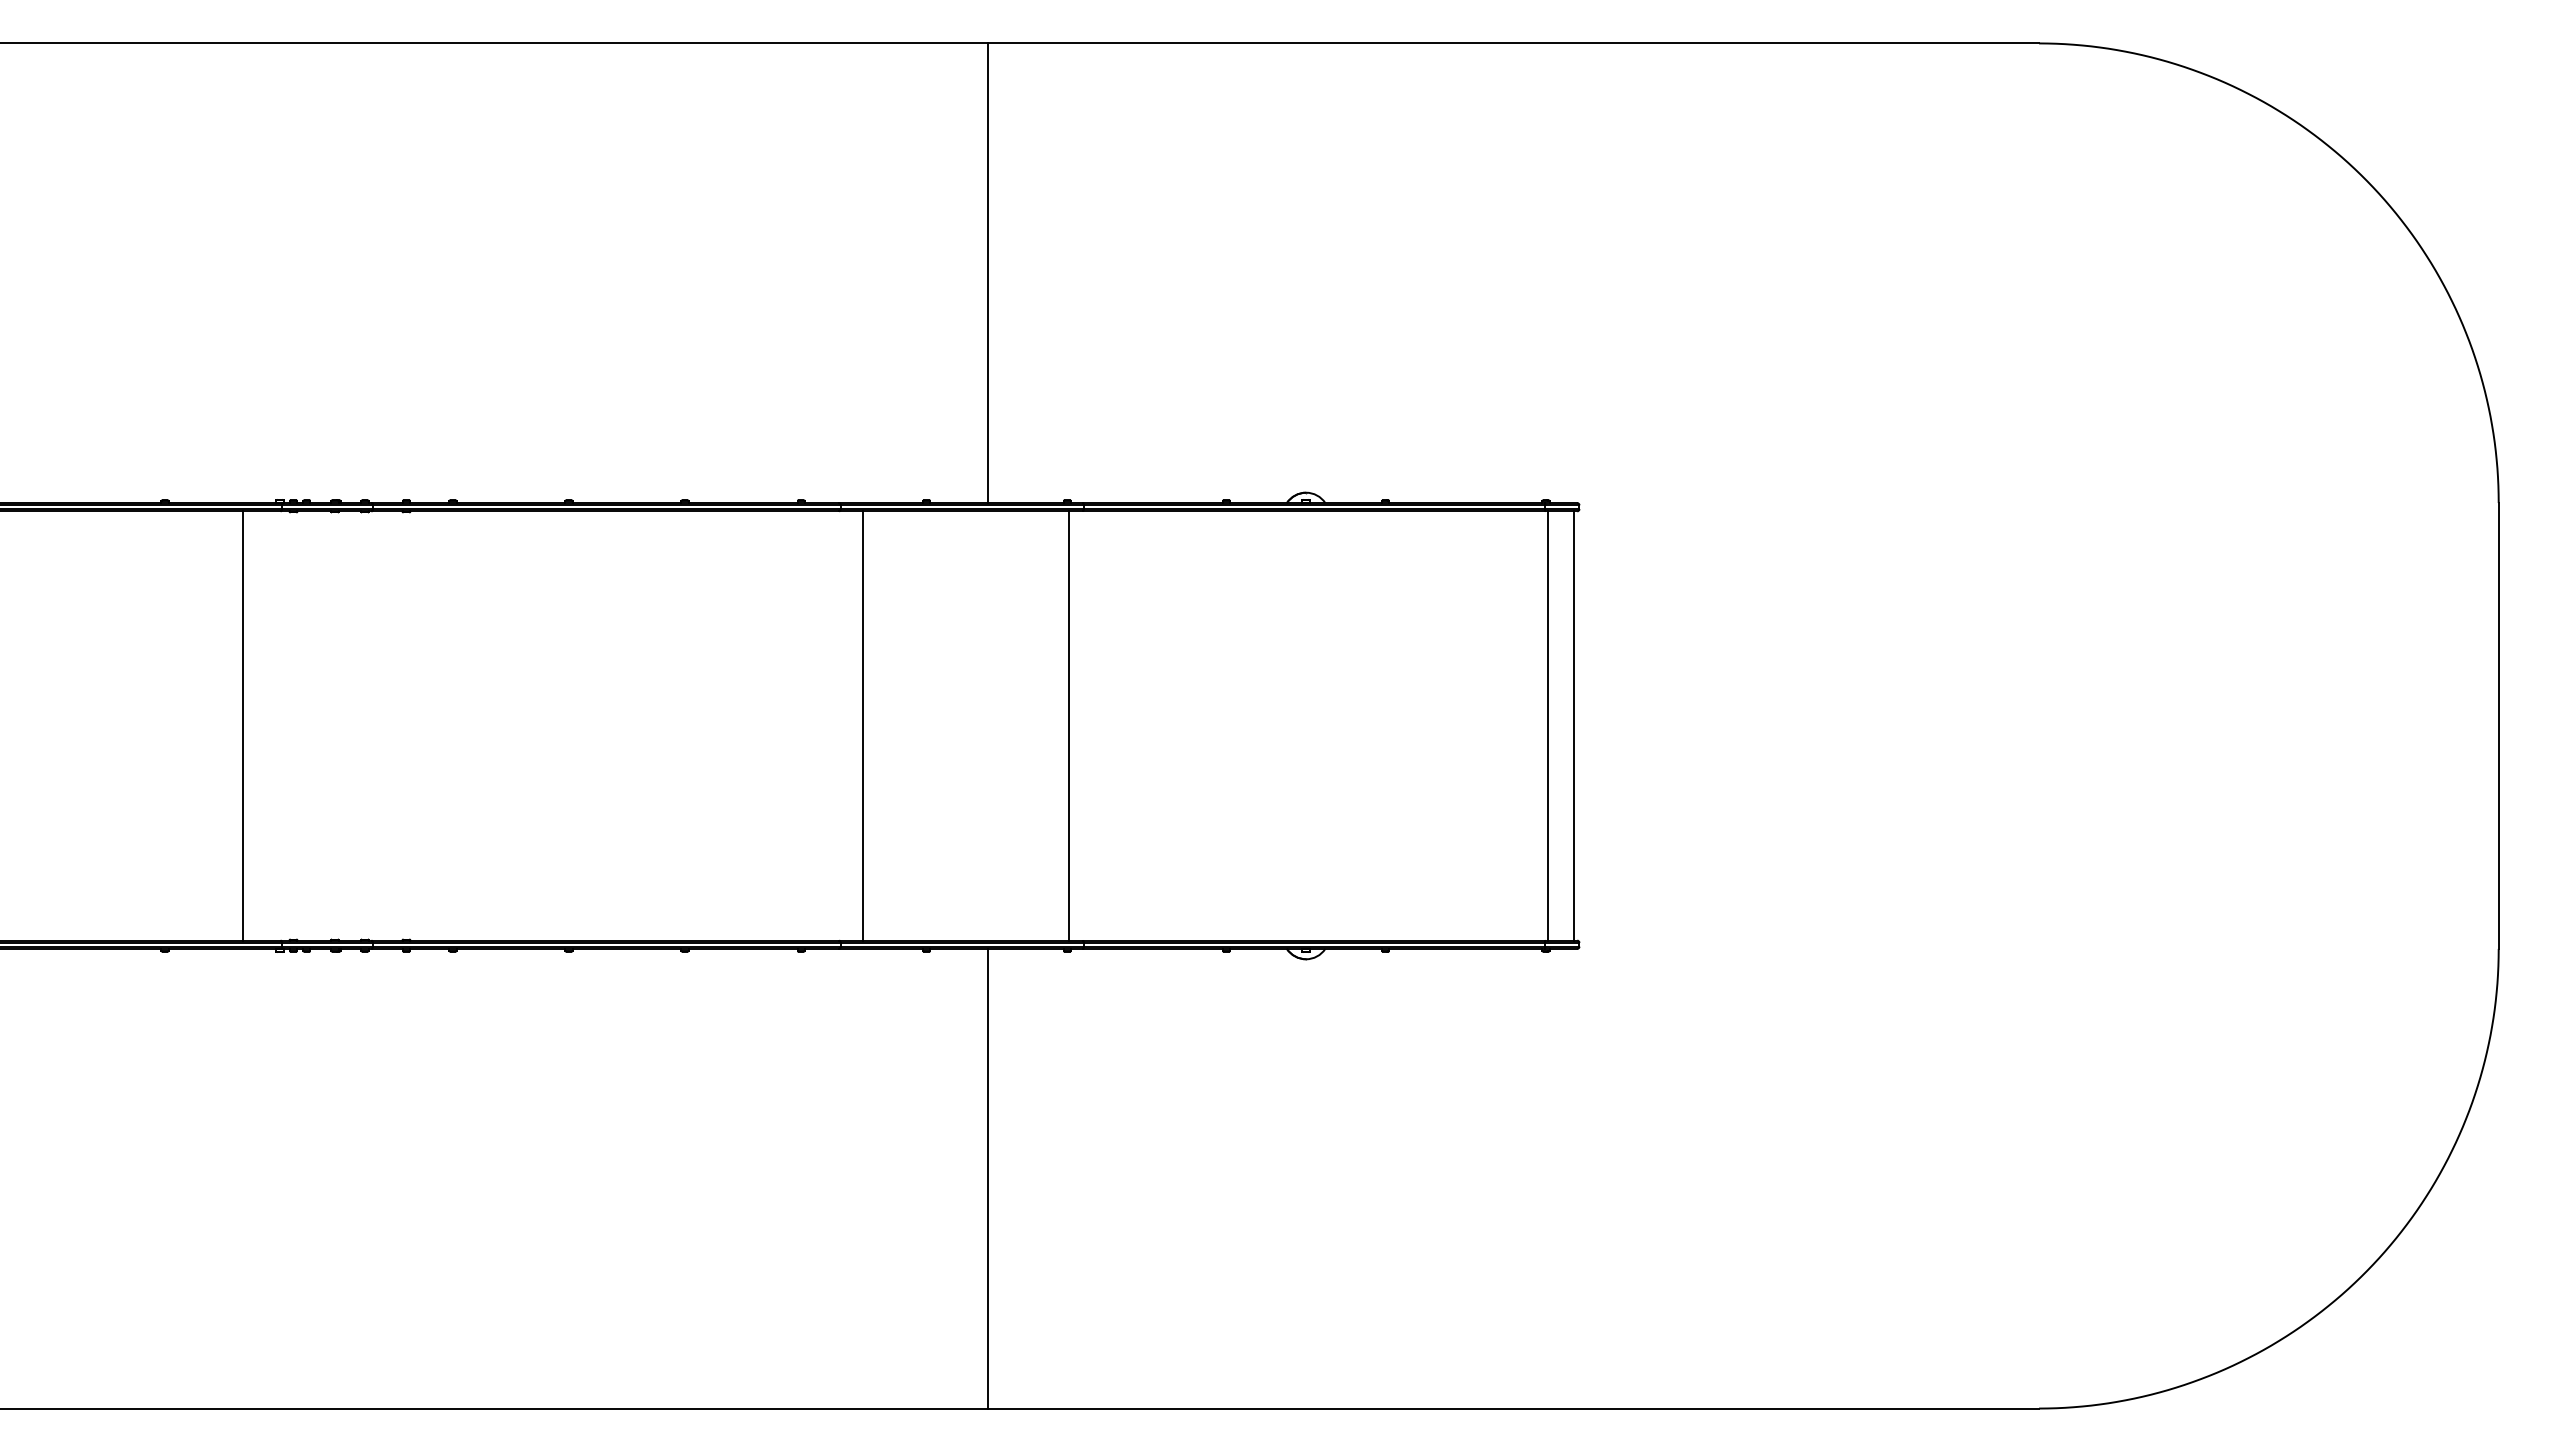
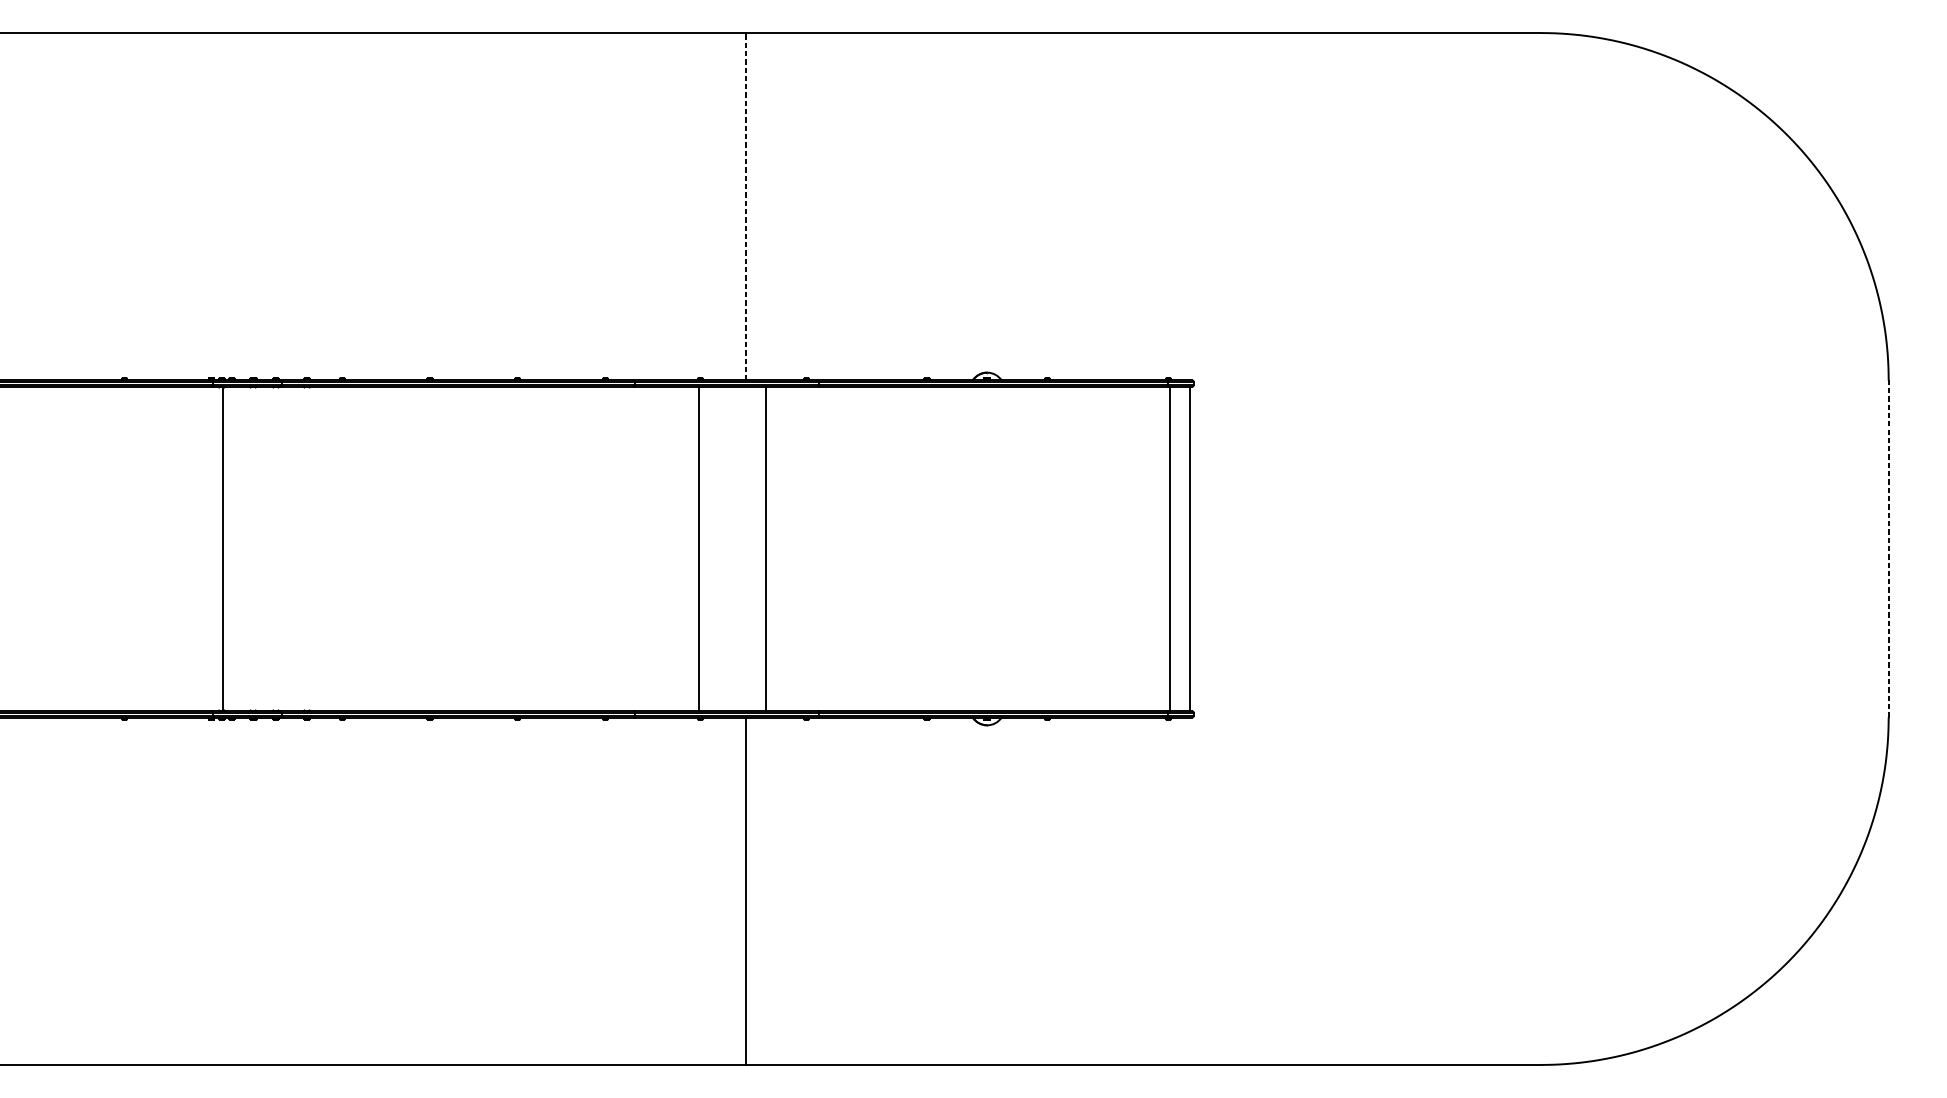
line: (987, 273) -> (746, 206), solid -> dashed
line: (243, 725) -> (223, 548), moved
line: (863, 725) -> (699, 548), moved
line: (1069, 725) -> (766, 548), moved
line: (2498, 725) -> (1888, 548), solid -> dashed

